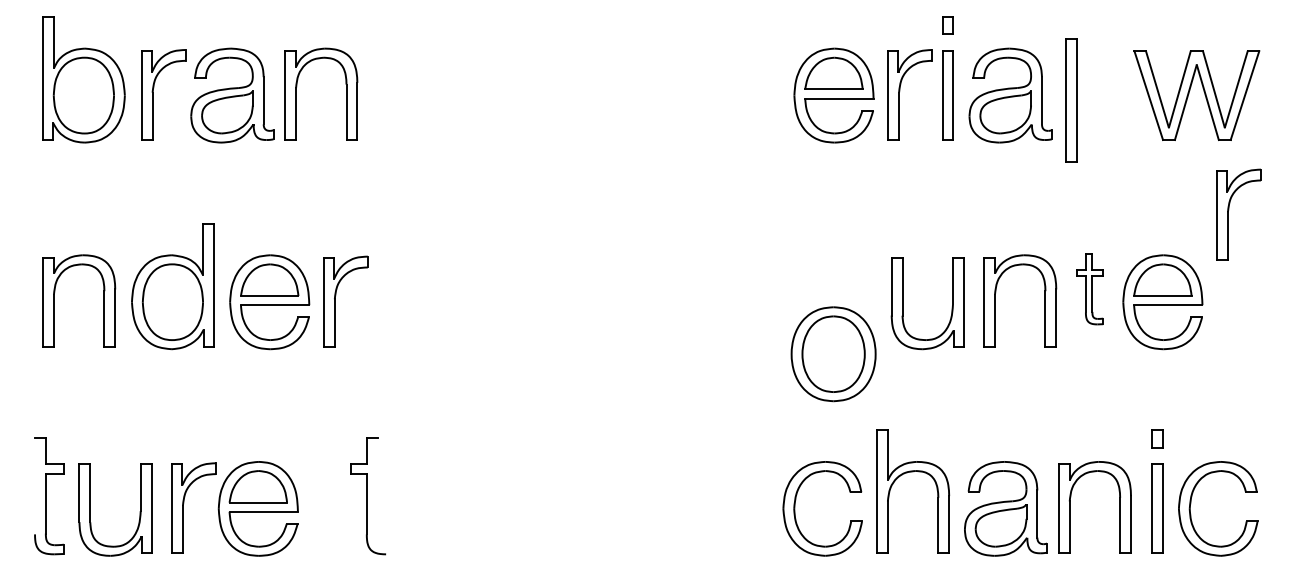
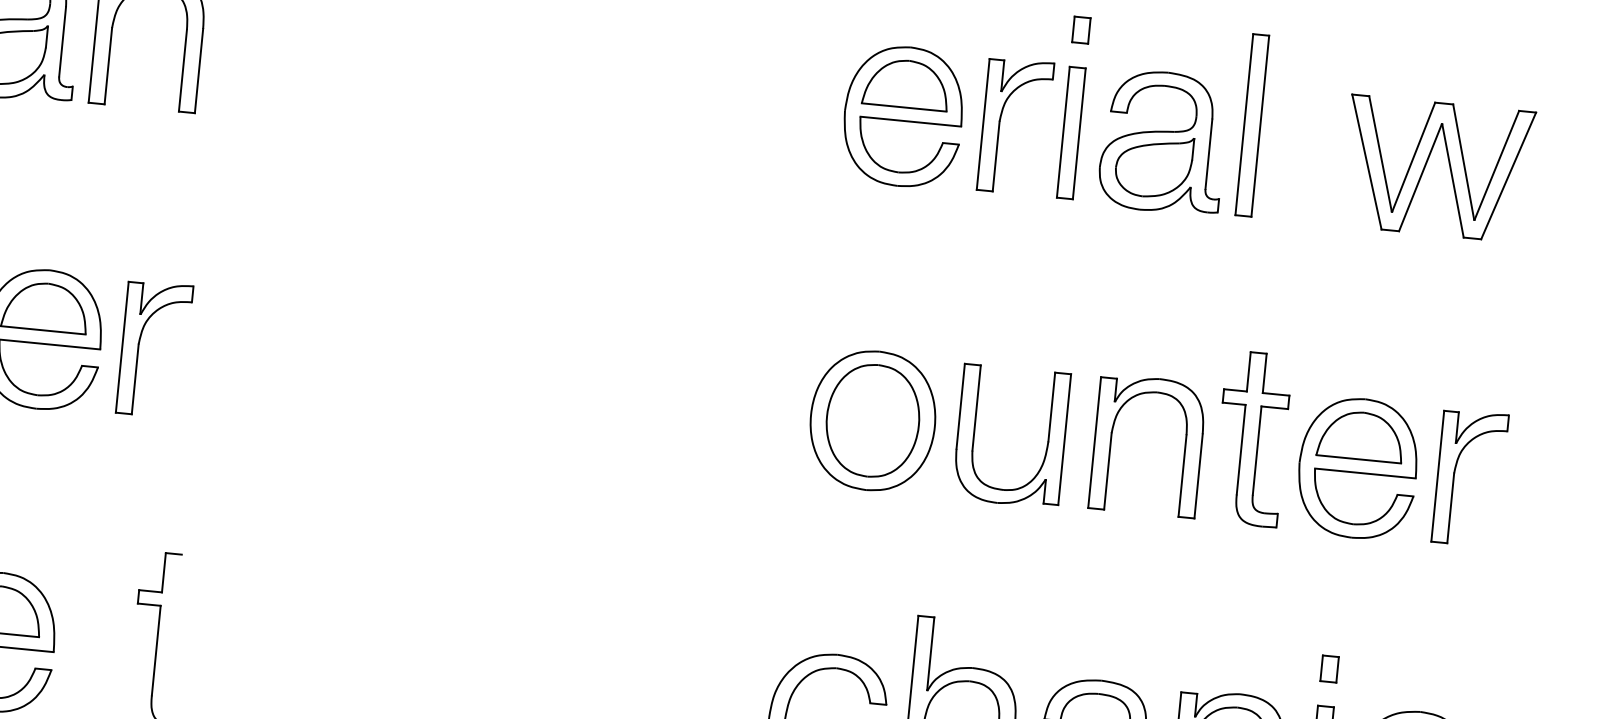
part: (1071, 100) -> (1252, 125), moved
part: (1229, 210) -> (1456, 471), moved
part: (1089, 289) -> (1251, 439), size x1.67
part: (833, 354) -> (872, 421), moved

